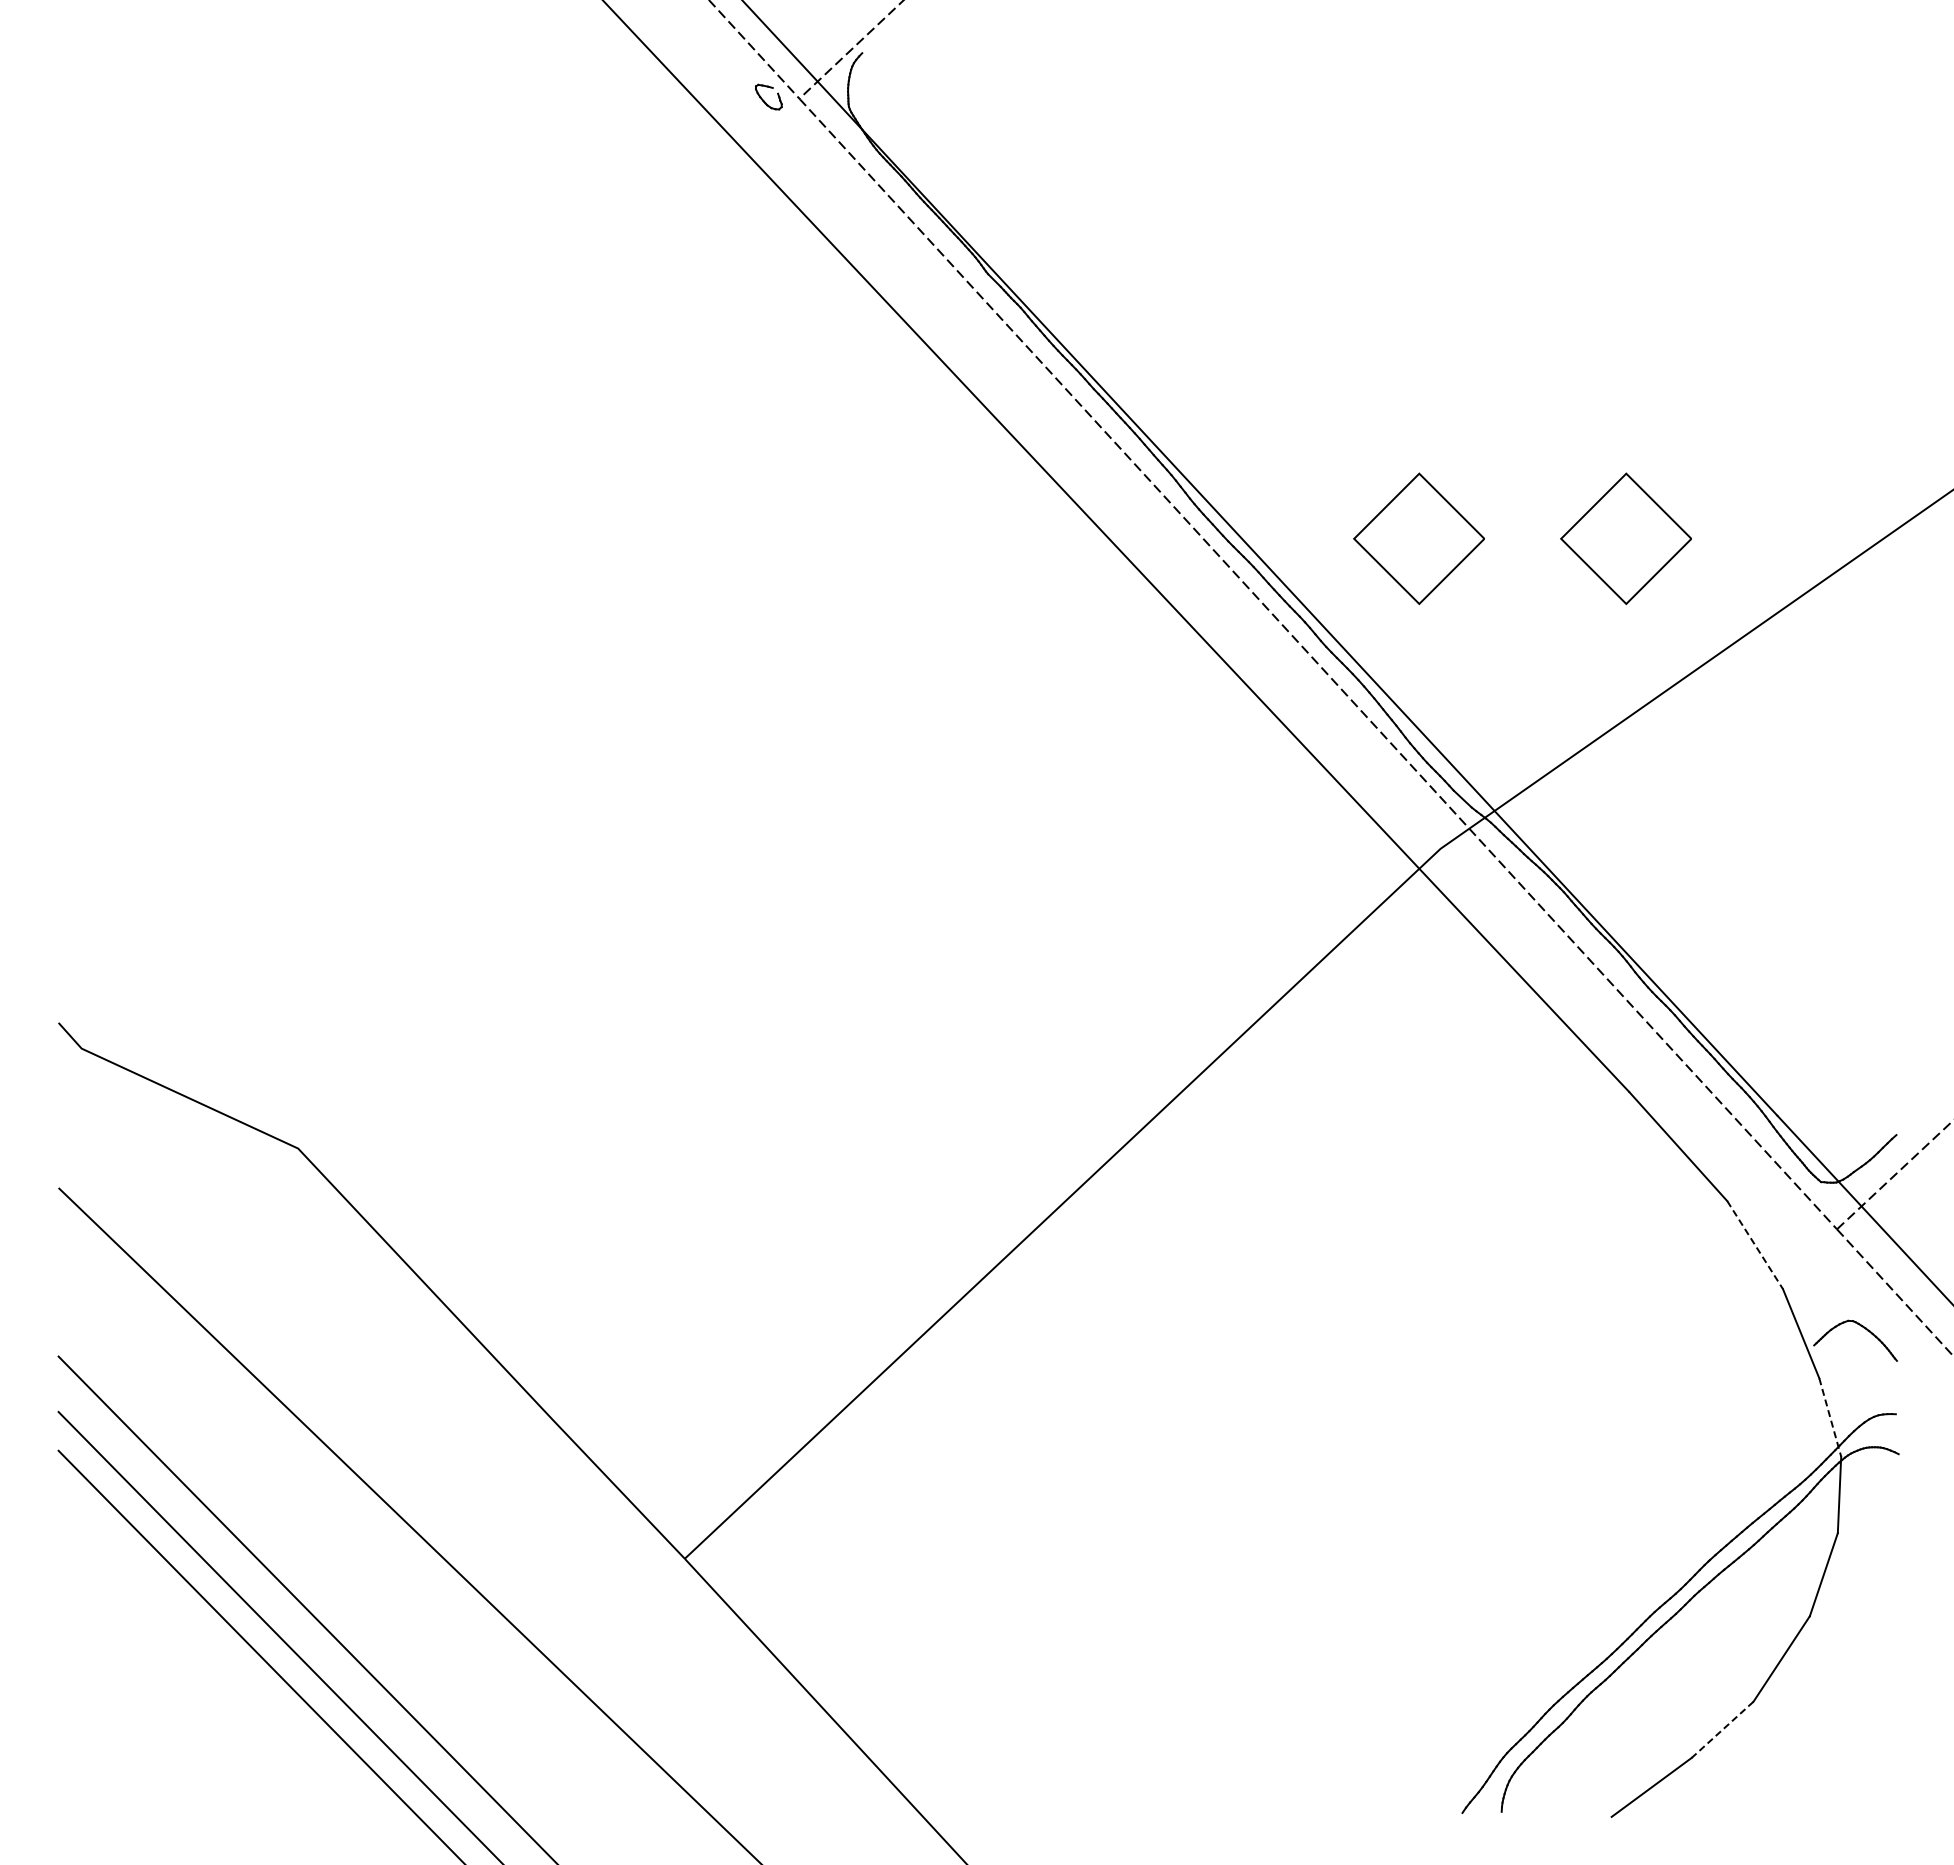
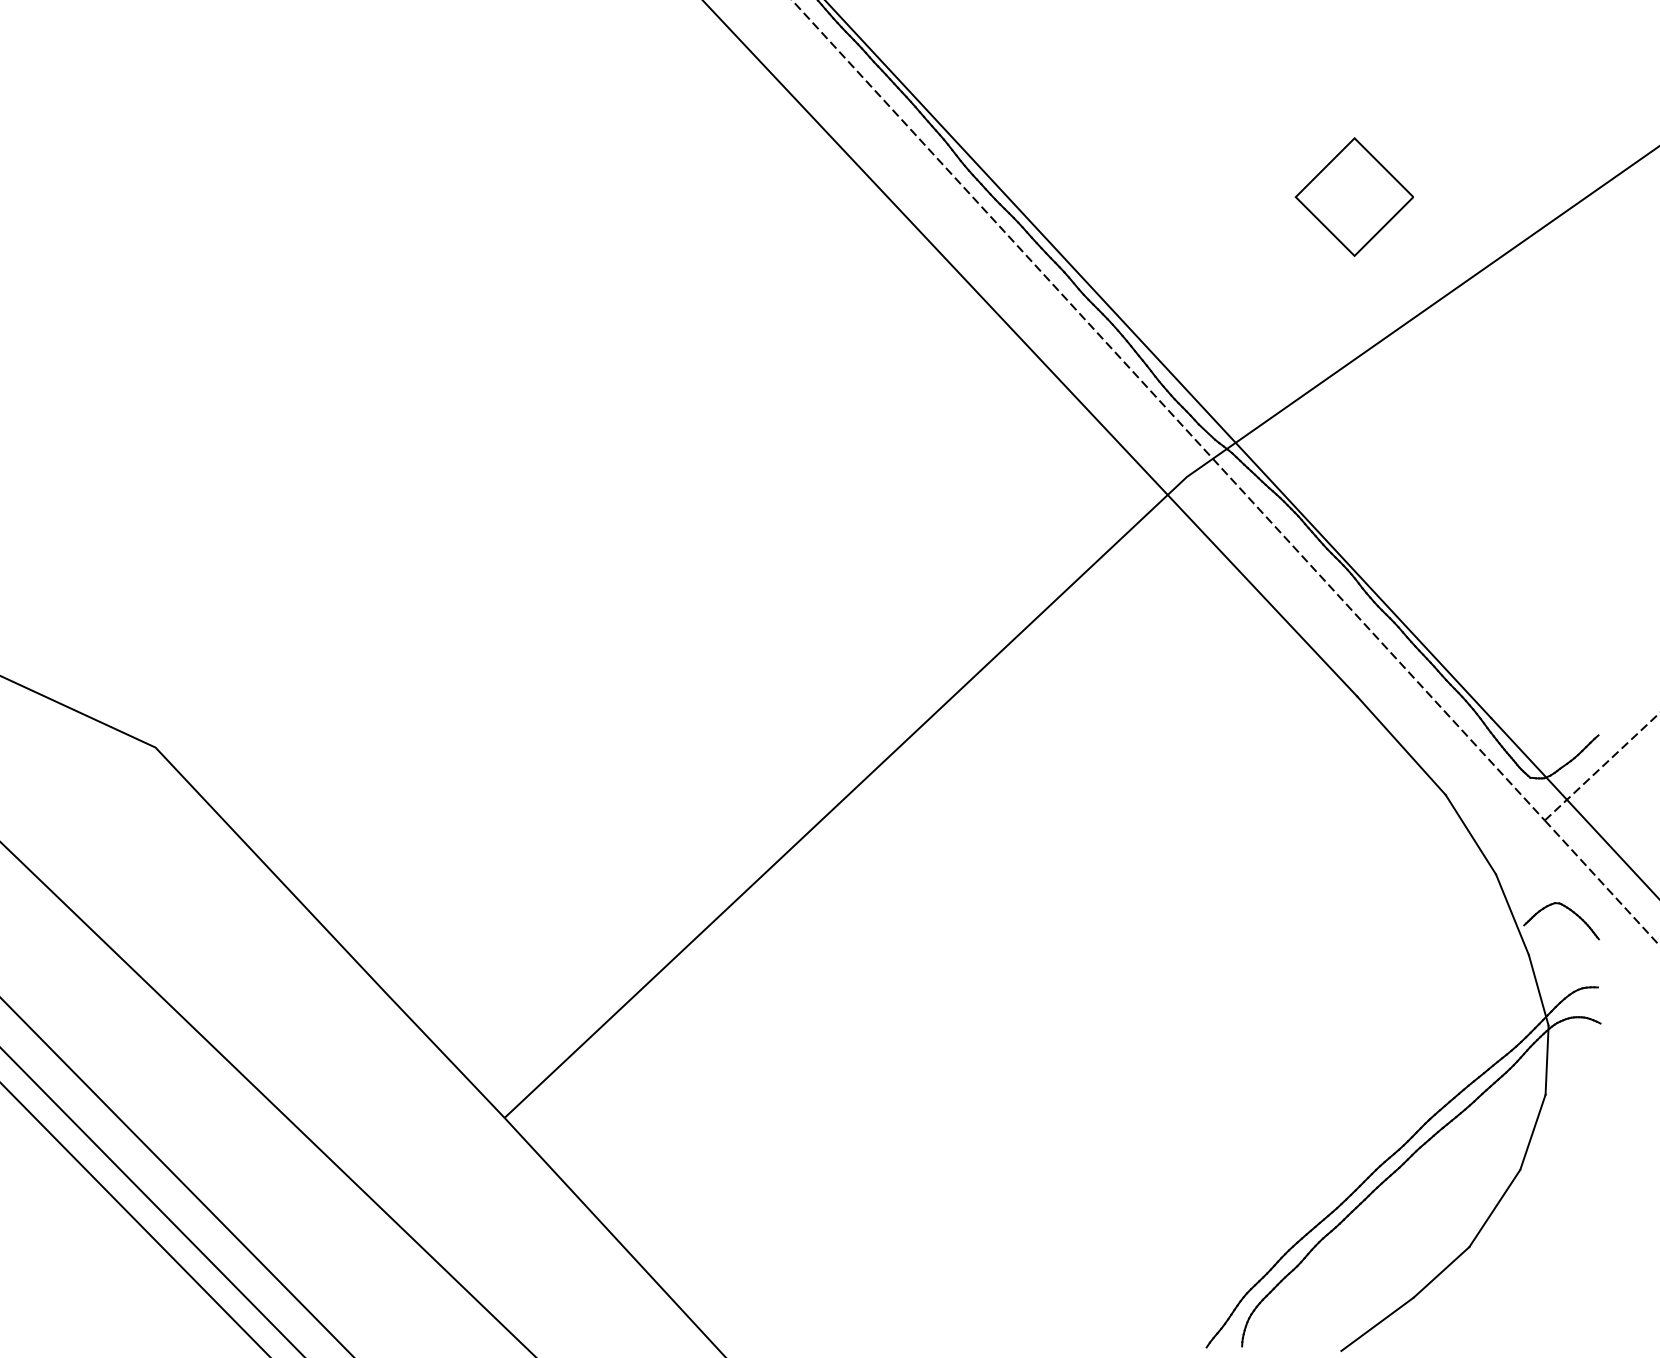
part: (1418, 538) -> (1166, 196), removed
line: (1755, 1245) -> (1471, 835), dashed -> solid
line: (1830, 1417) -> (1538, 990), dashed -> solid
line: (1722, 1729) -> (1441, 1272), dashed -> solid

